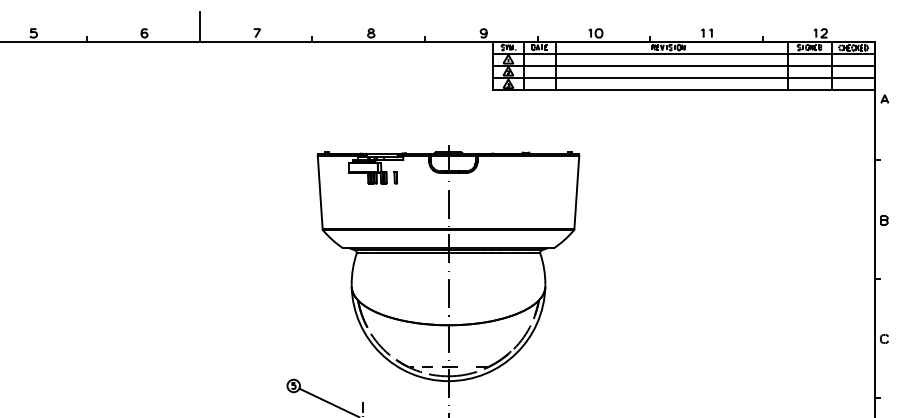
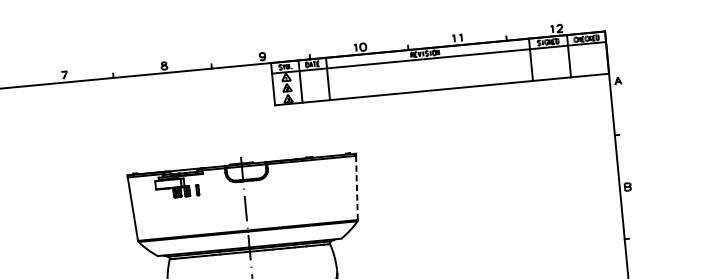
line: (199, 26) -> (13, 74), removed
line: (683, 65) -> (439, 68), removed
line: (683, 77) -> (440, 78), removed
line: (576, 192) -> (356, 187), solid -> dashed

